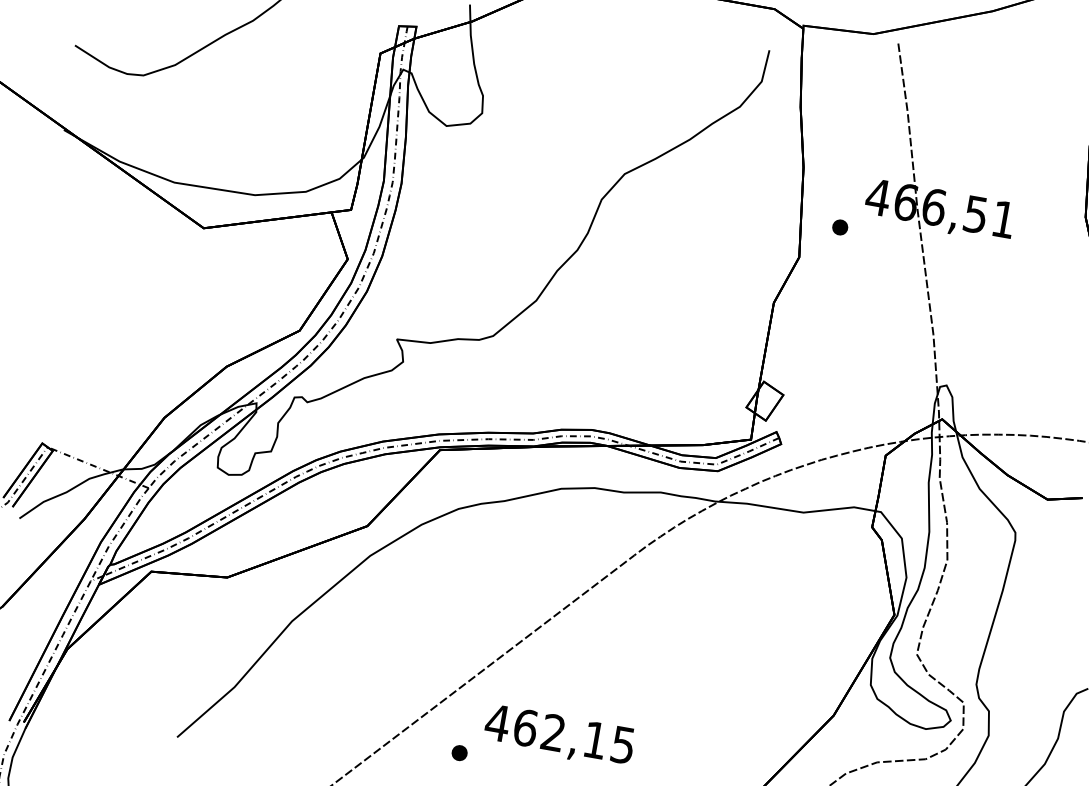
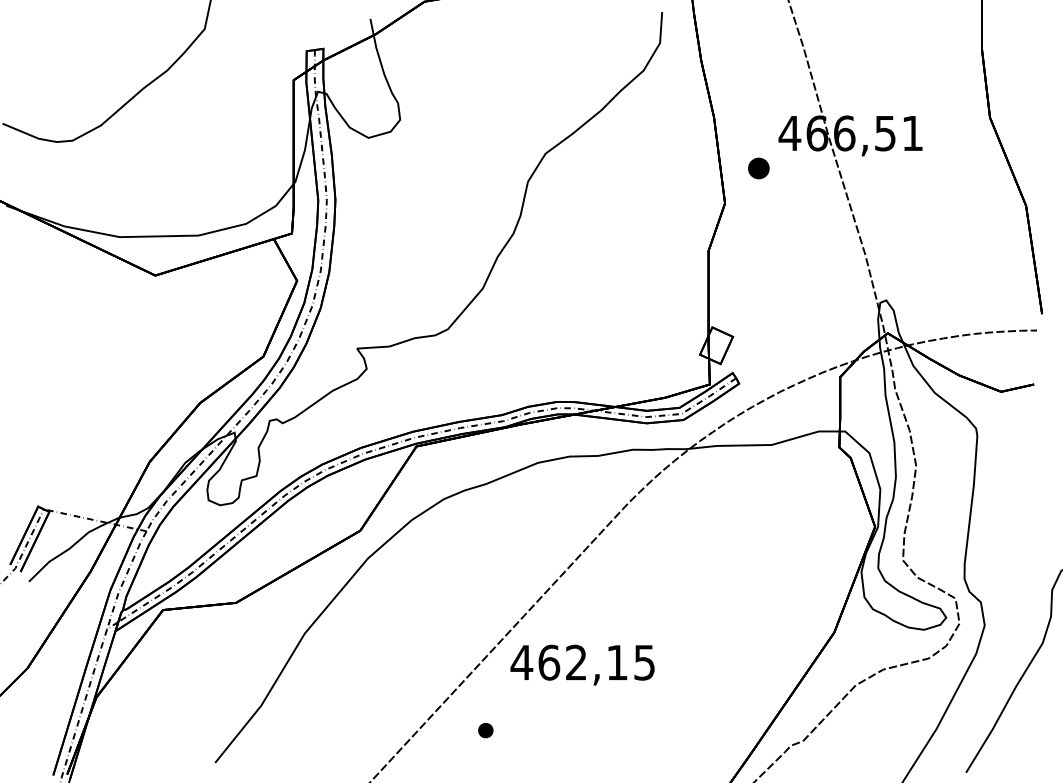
part: (839, 226) -> (758, 167), size x1.4
text: (559, 735) -> (582, 664), moved

